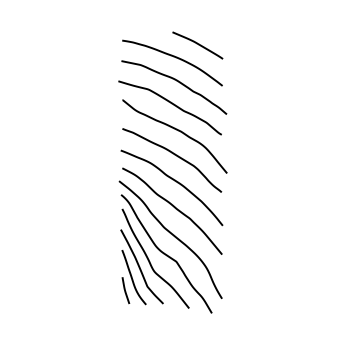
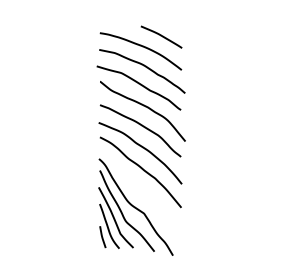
curve: (173, 236) -> (141, 192), removed

